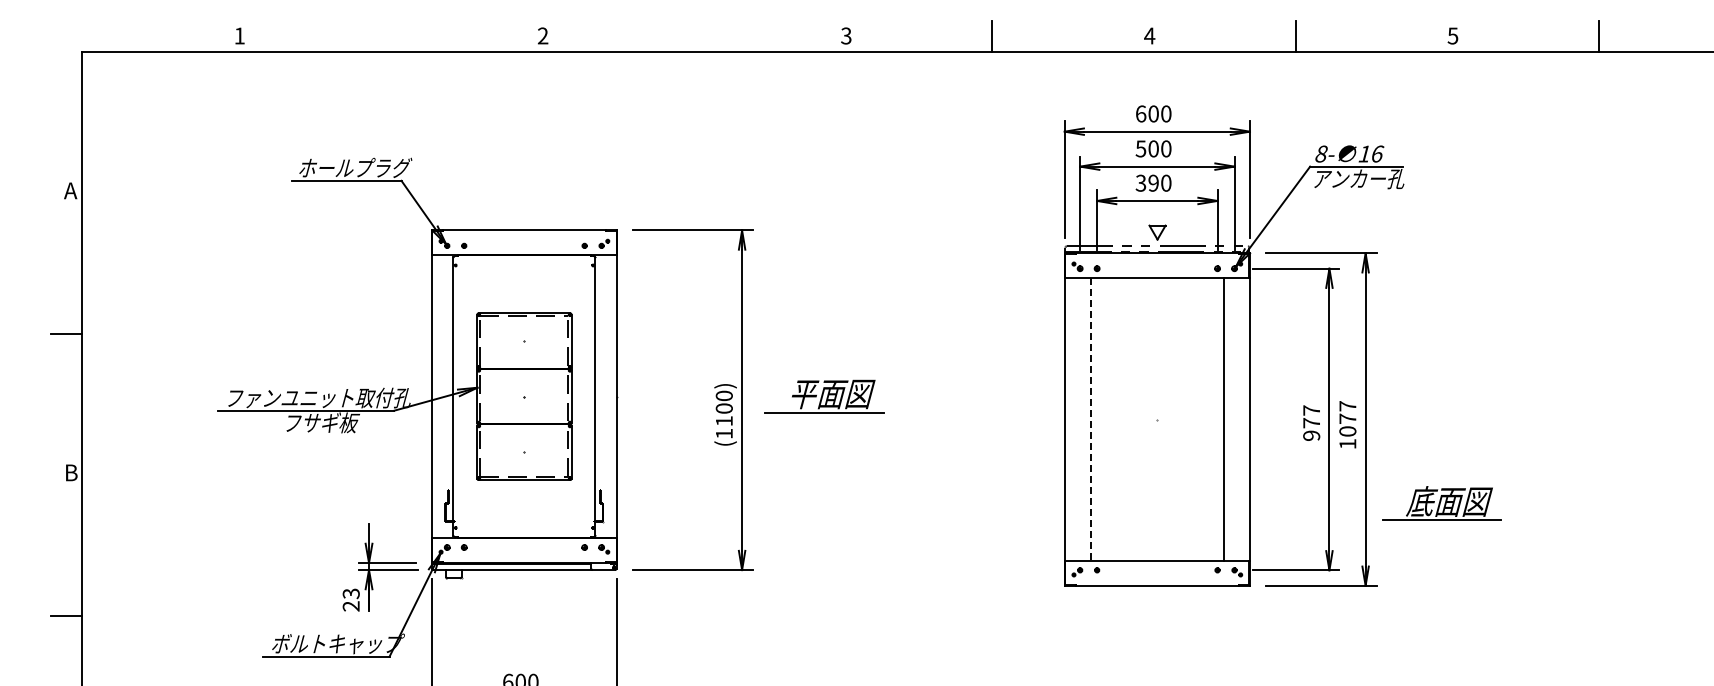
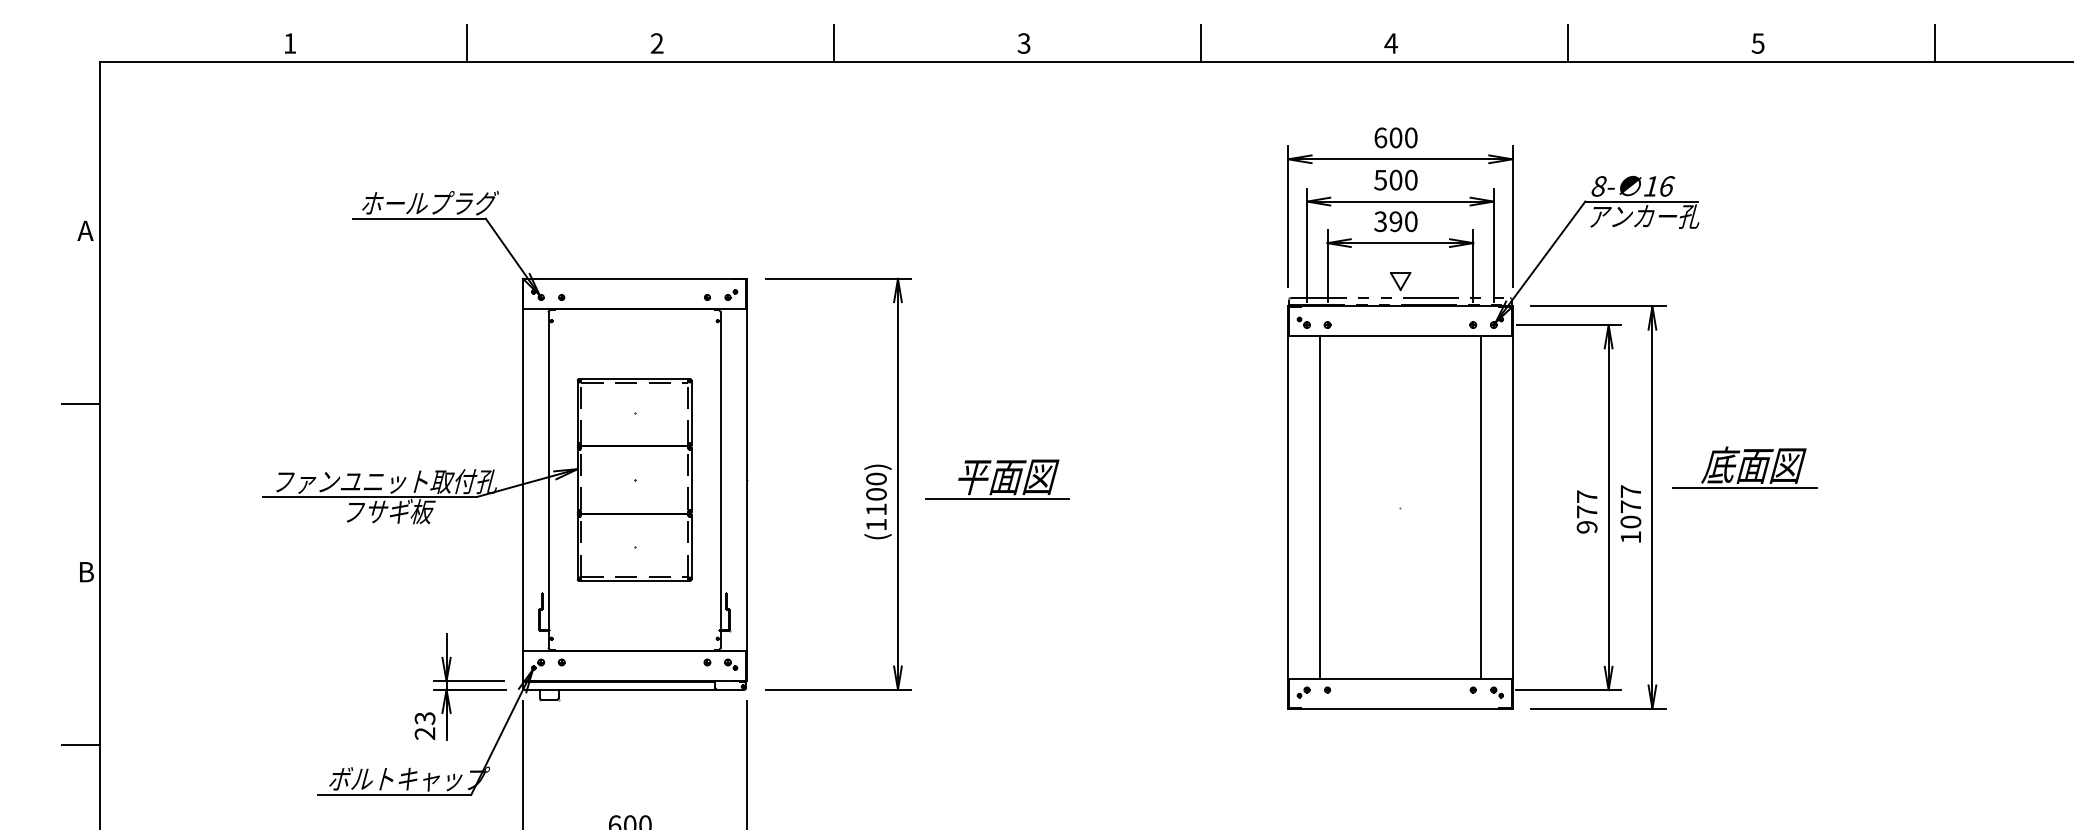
line: (385, 35) -> (466, 42), added
line: (688, 35) -> (833, 42), added
line: (1090, 419) -> (1319, 507), dashed -> solid
part: (1441, 503) -> (1744, 467), moved

